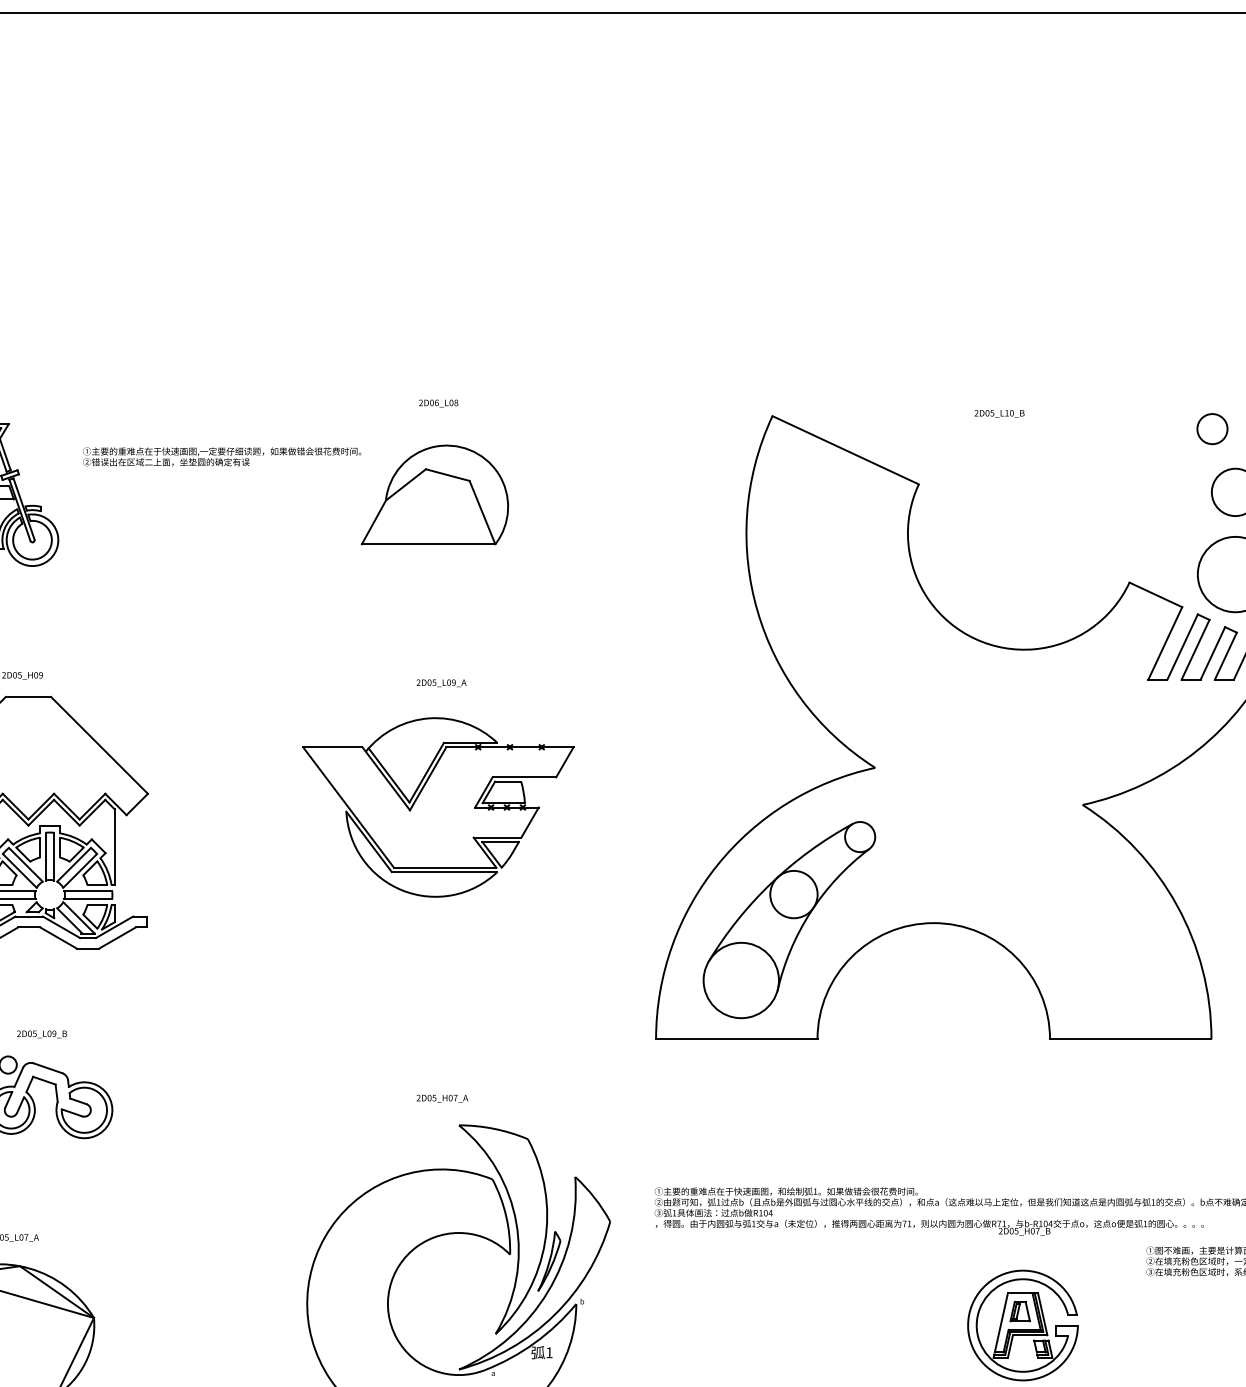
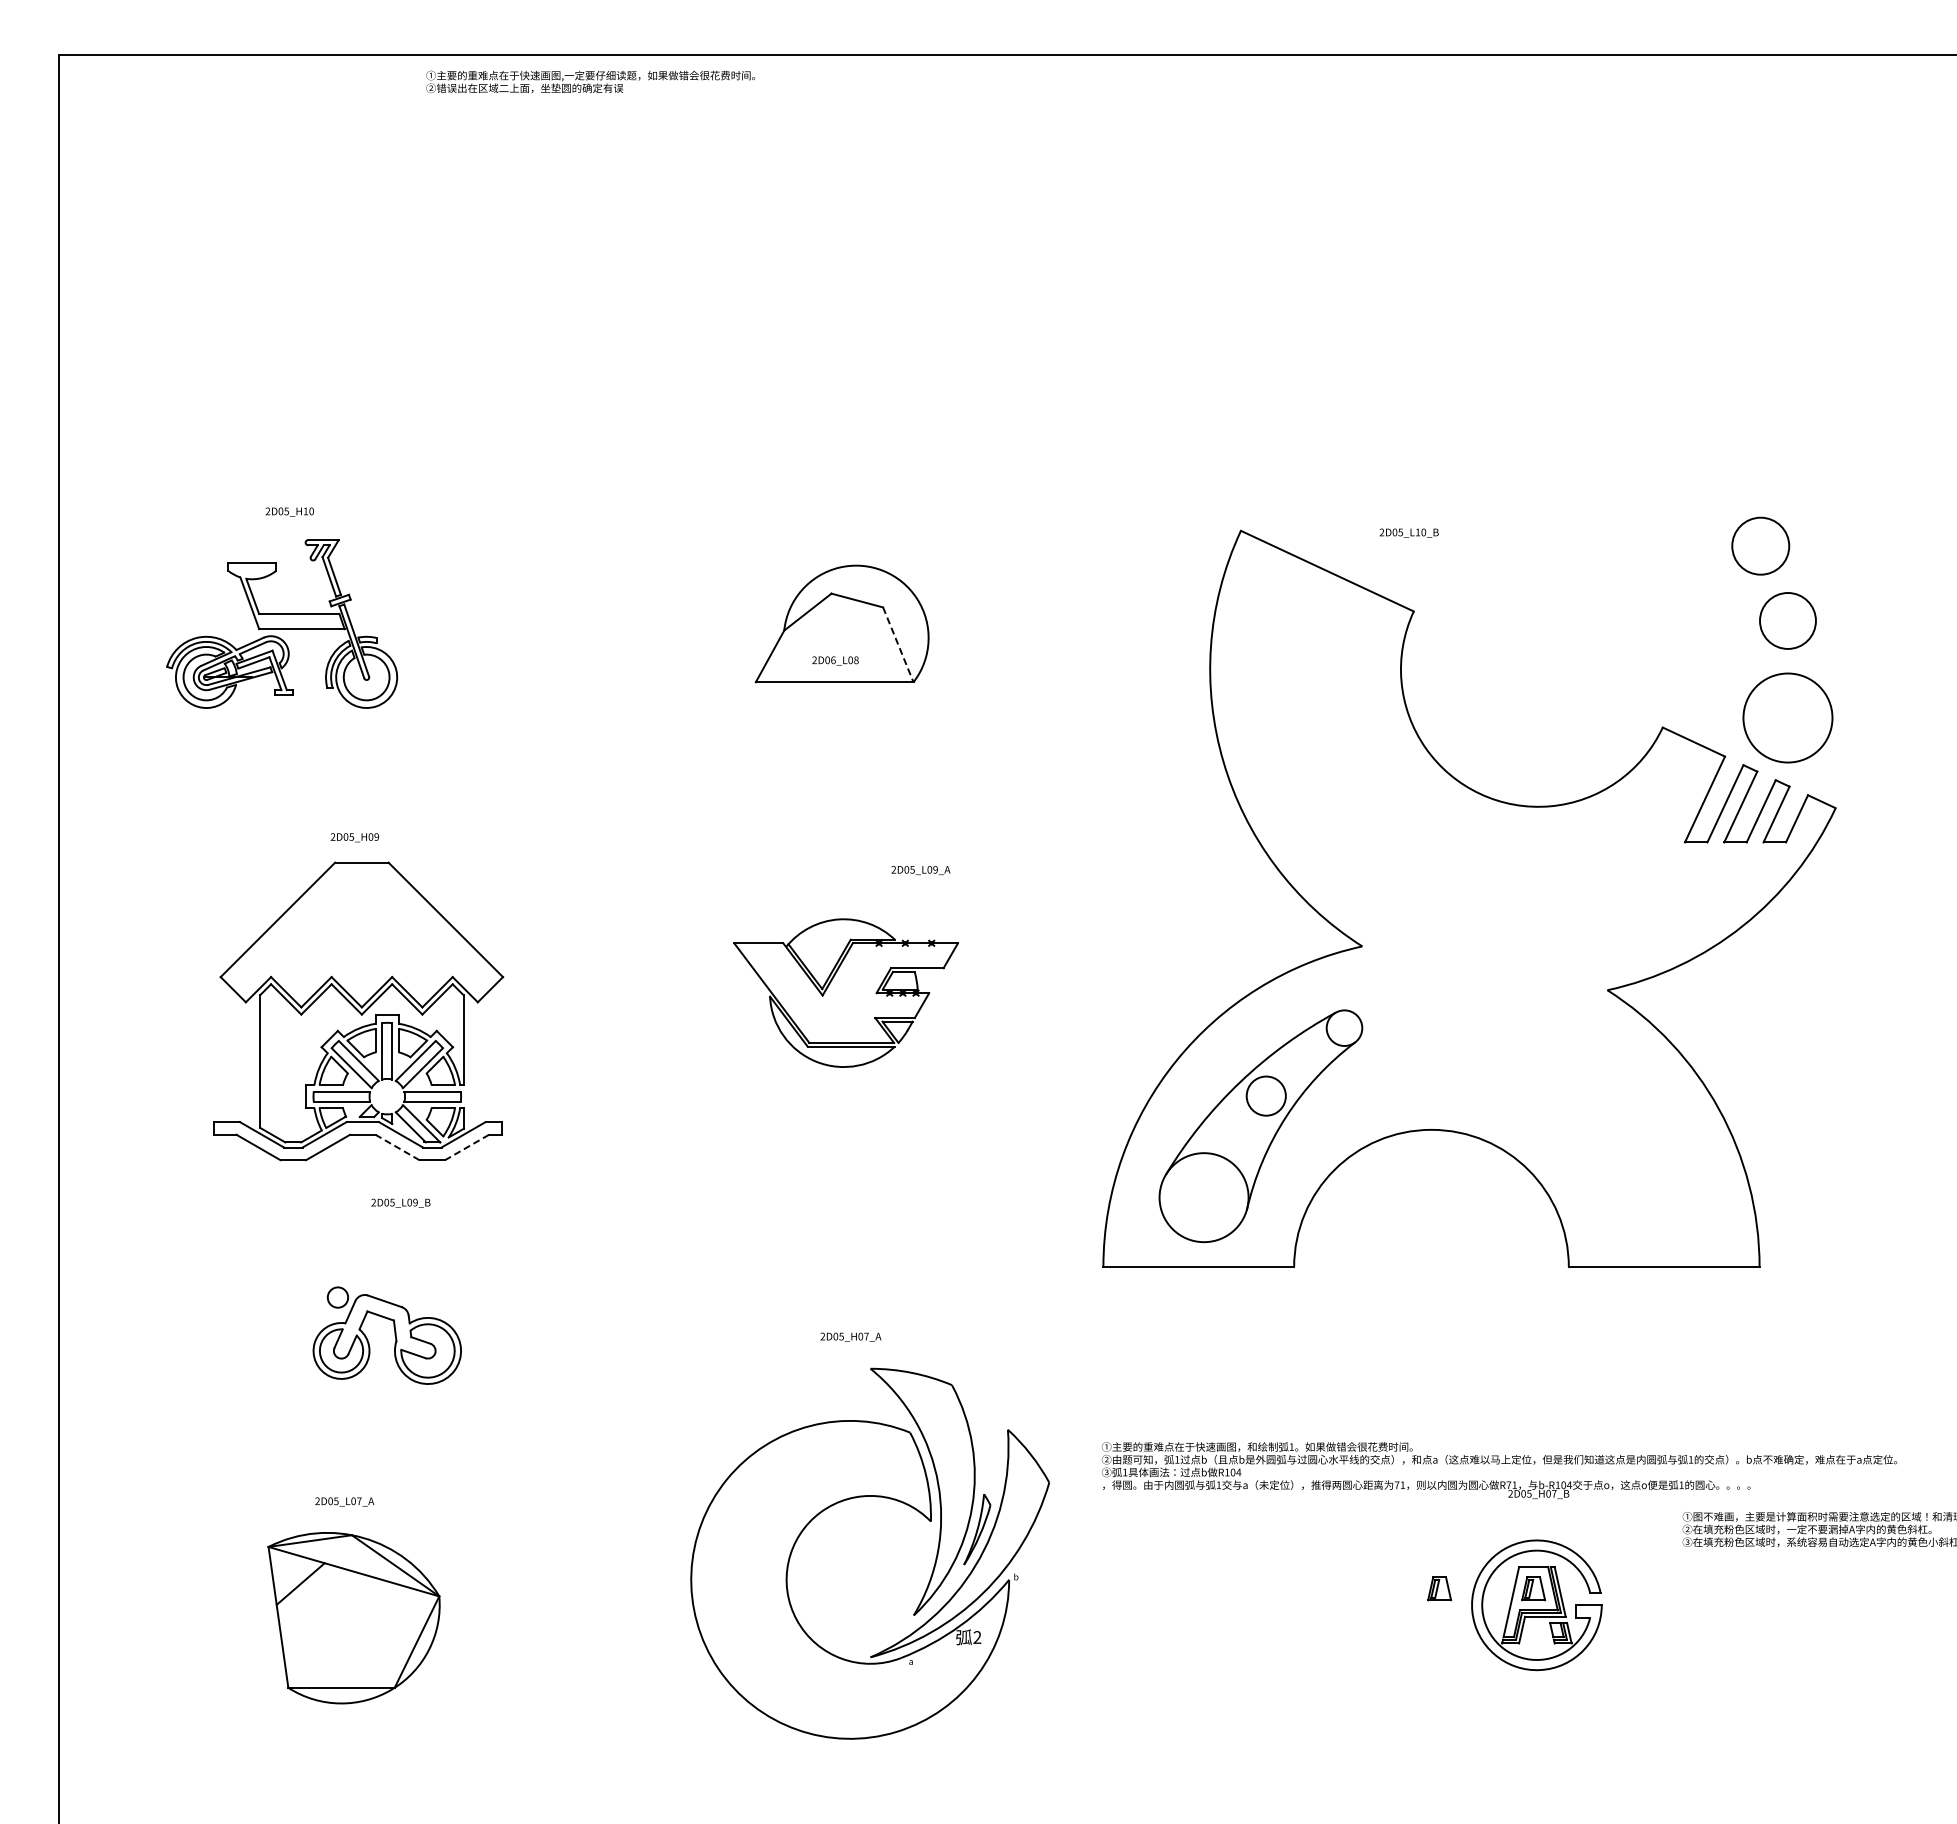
text: (438, 403) -> (835, 660), moved
text: (998, 413) -> (1408, 532), moved
circle: (1212, 429) -> (1760, 546), size x1.6
text: (221, 456) -> (590, 81), moved
line: (482, 513) -> (898, 645), solid -> dashed
text: (441, 683) -> (920, 870), moved
part: (437, 806) -> (845, 992), size x0.7
circle: (794, 894) -> (1266, 1096), size x0.7
line: (58, 938) -> (397, 1147), solid -> dashed
line: (117, 938) -> (466, 1147), solid -> dashed
text: (41, 1033) -> (400, 1202), moved
part: (940, 1311) -> (1439, 1588), added
text: (549, 1352) -> (977, 1637), 1 -> 2

